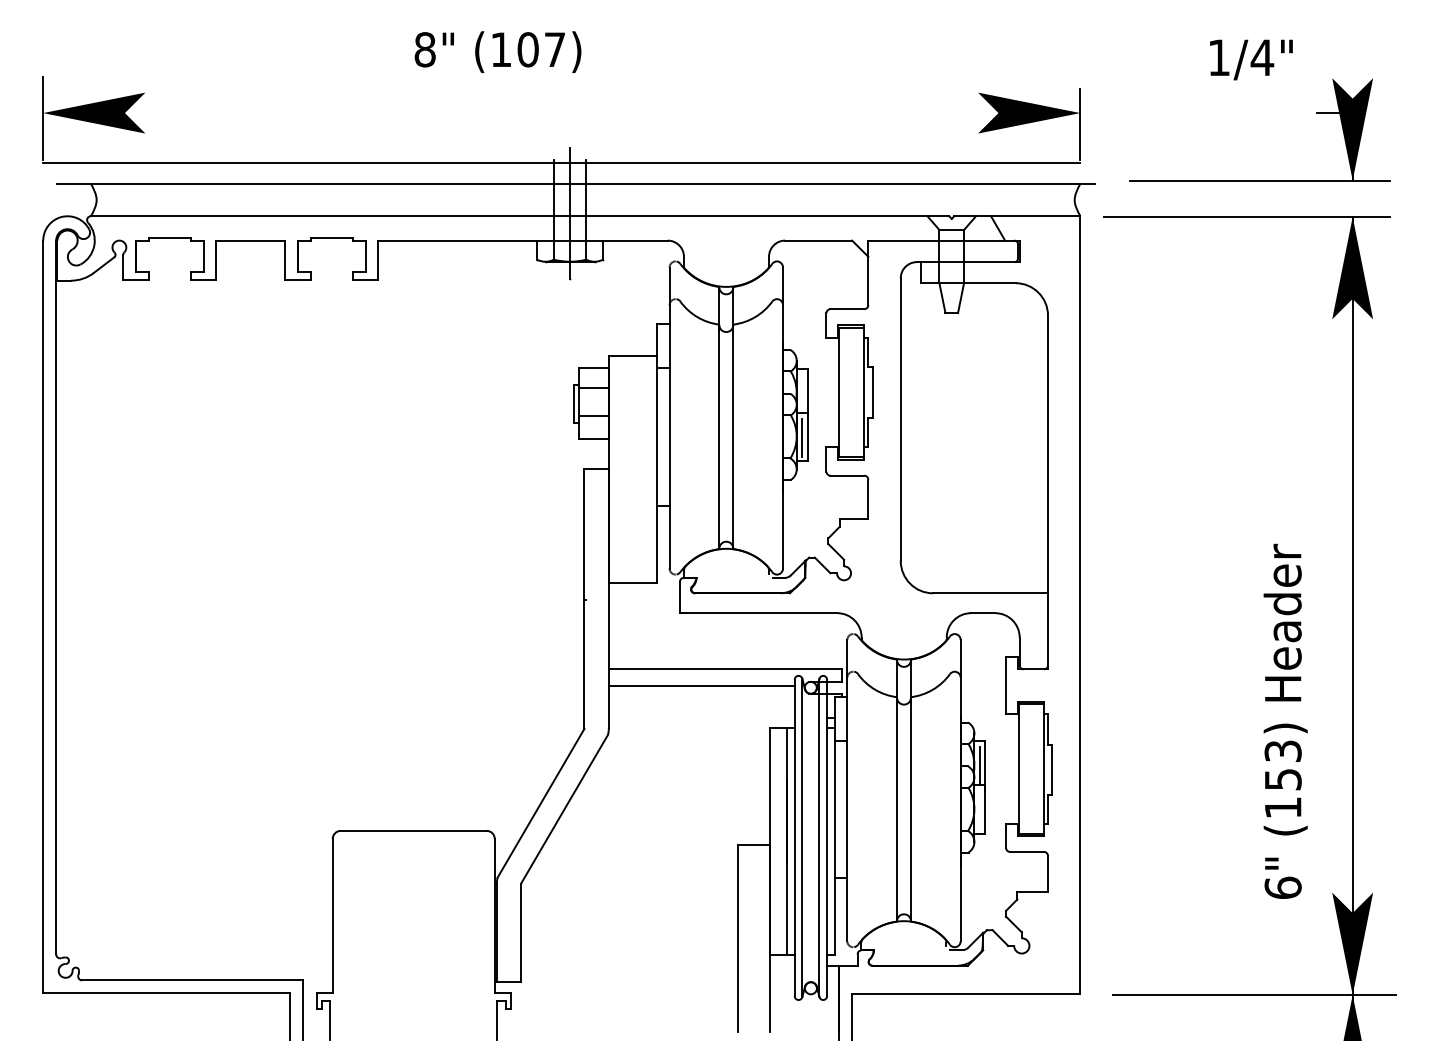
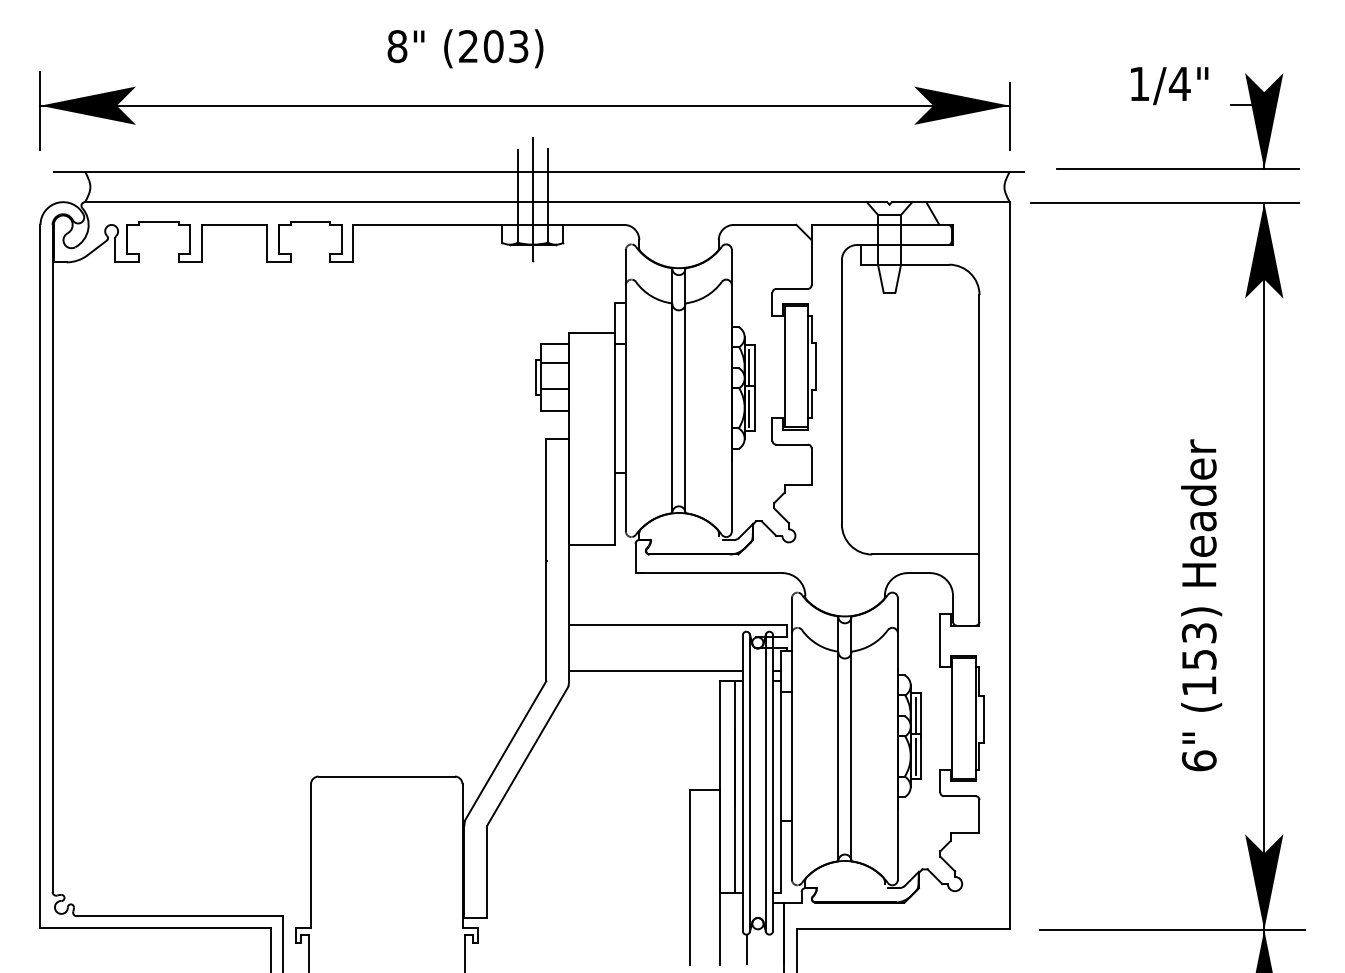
text: (527, 49) -> (493, 46), (107) -> (203)
text: (1251, 60) -> (1169, 86), moved
line: (561, 163) -> (524, 105), moved
line: (801, 393) -> (749, 367), added
line: (701, 685) -> (655, 670), moved
text: (1285, 721) -> (1201, 605), moved
line: (979, 809) -> (915, 756), added
line: (798, 1014) -> (746, 948), added

